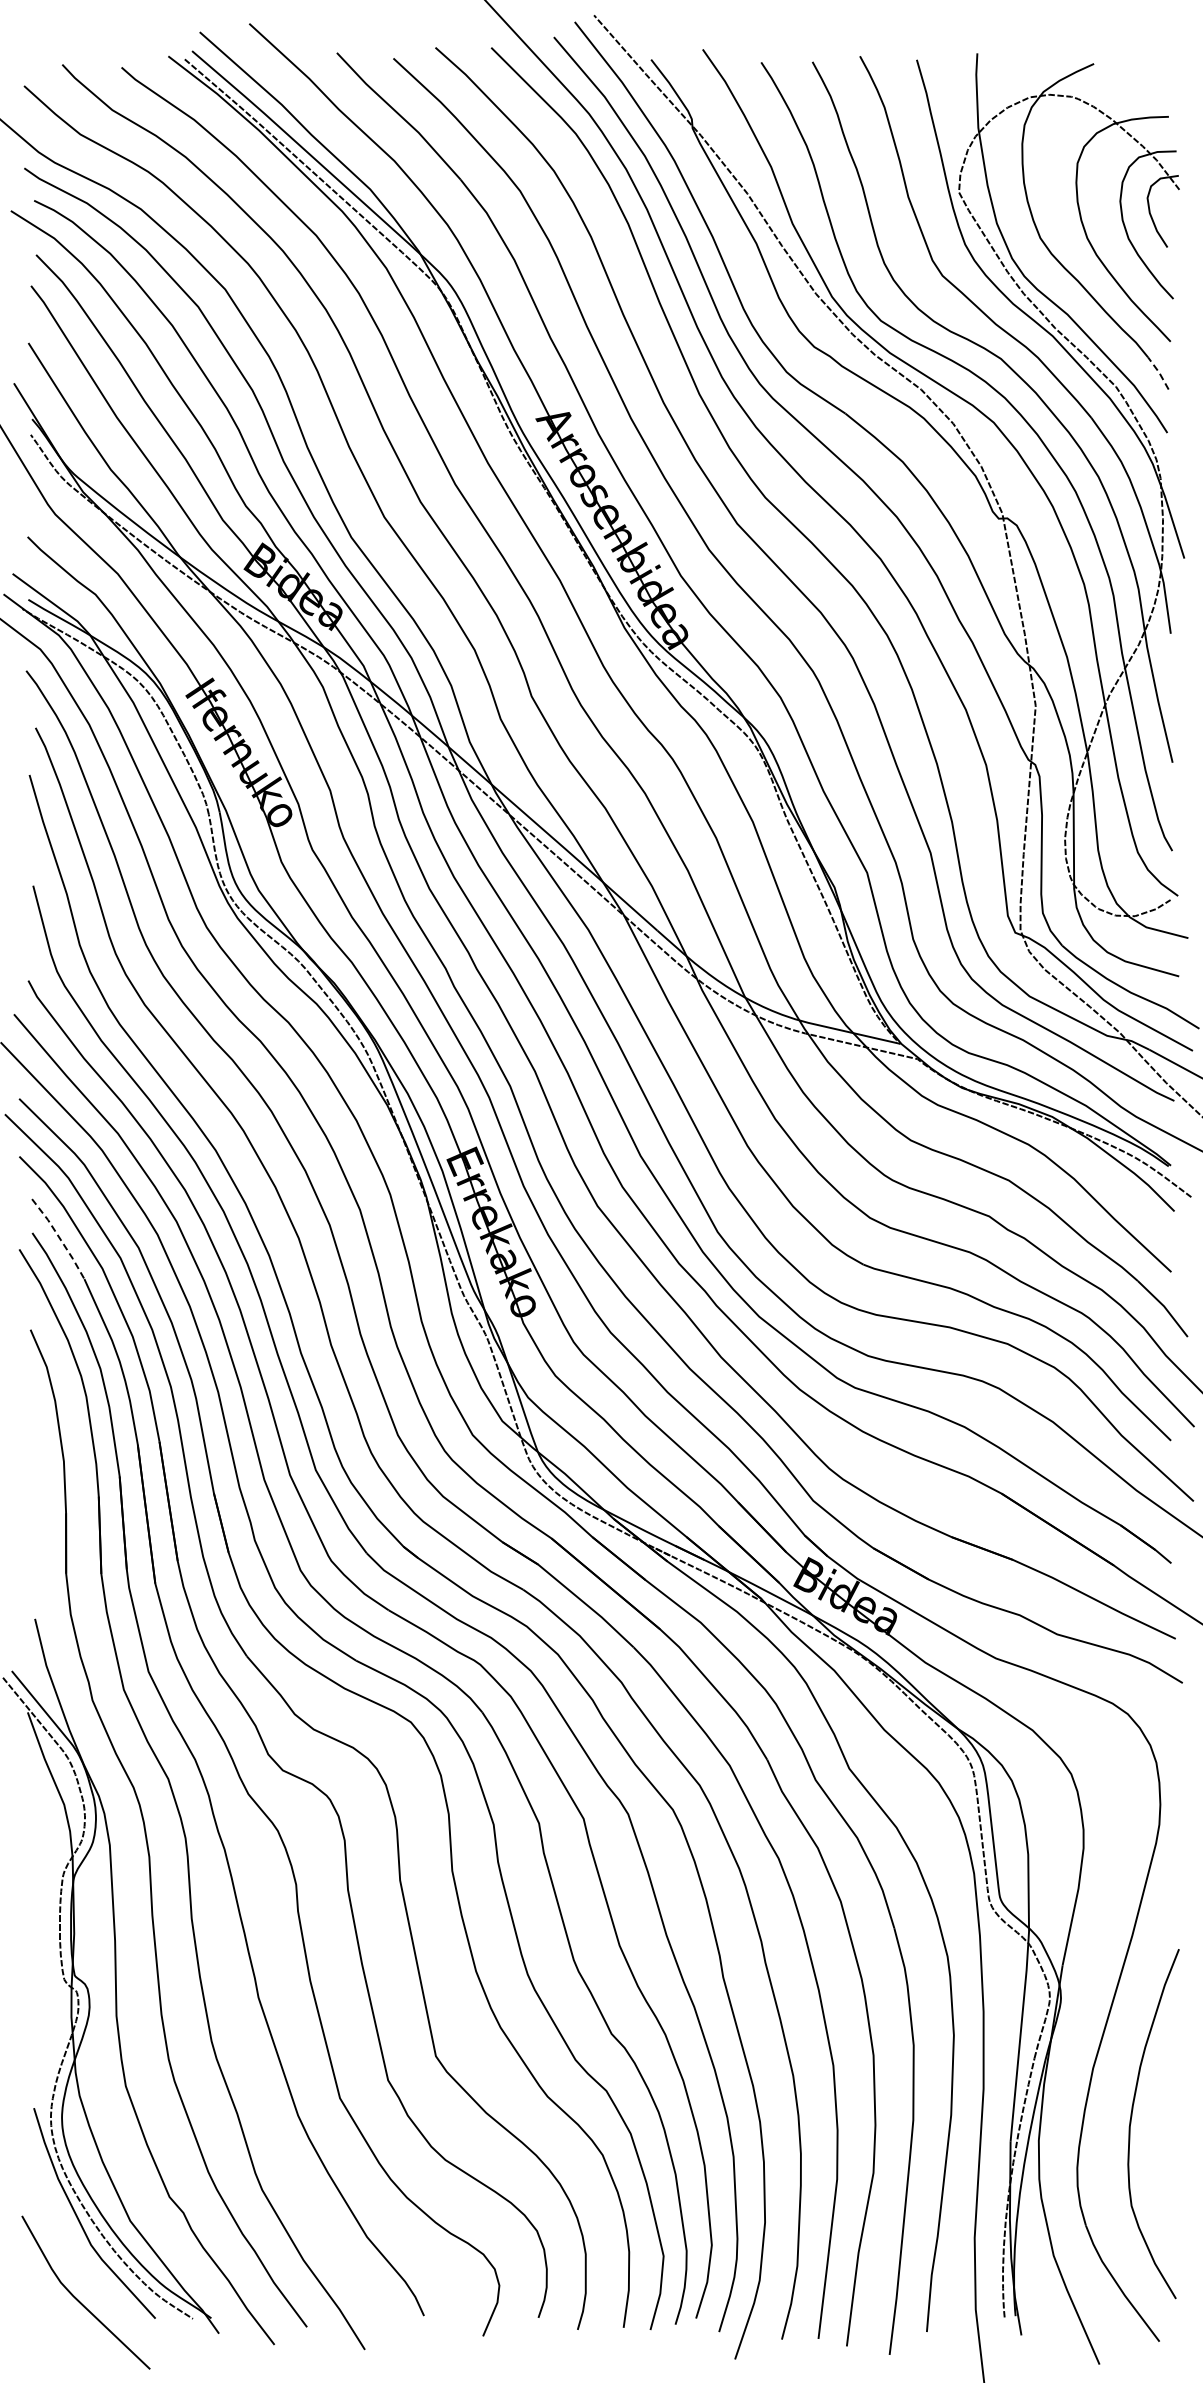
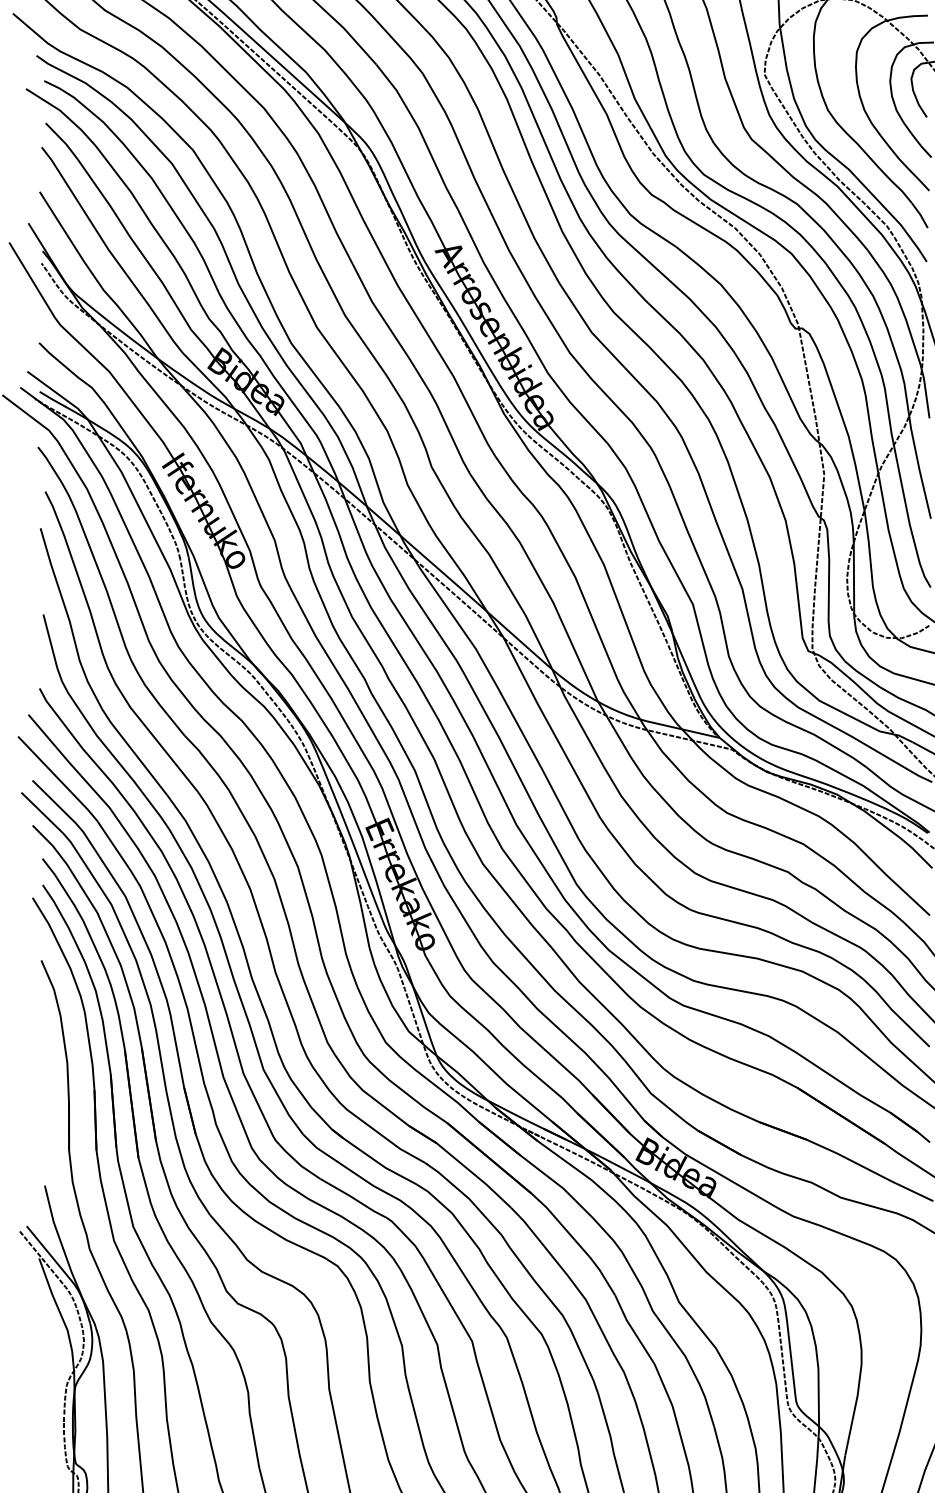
line: (1159, 372) -> (920, 214), dashed -> solid
line: (59, 1238) -> (63, 889), dashed -> solid

